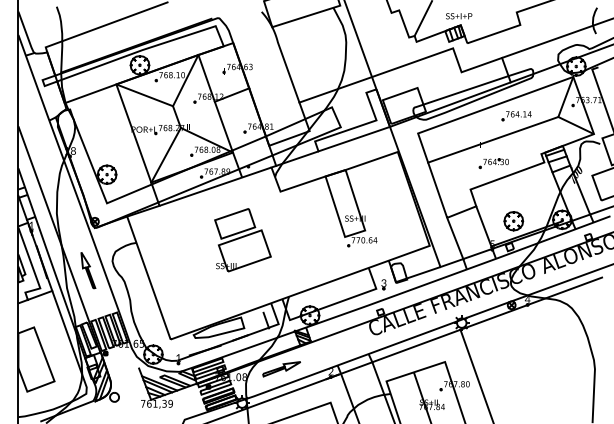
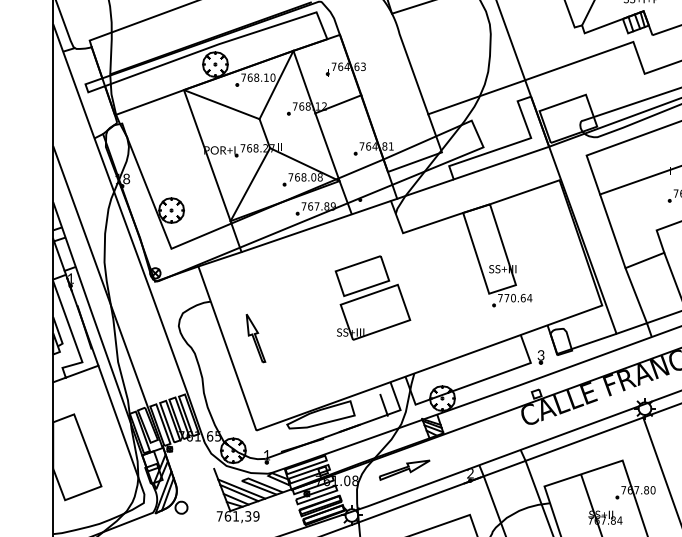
part: (242, 240) -> (372, 298), moved
part: (88, 270) -> (256, 338), moved

